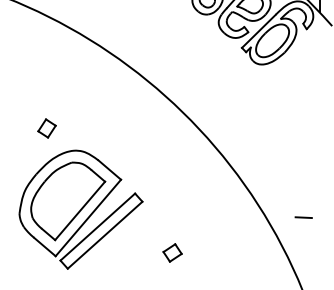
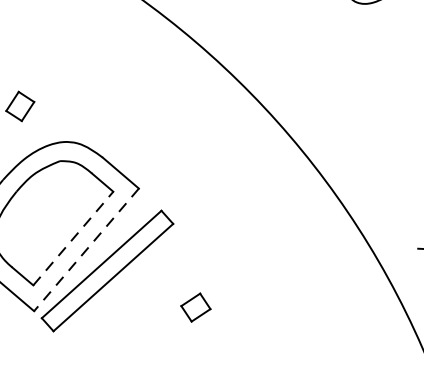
line: (80, 210) -> (73, 237), solid -> dashed
line: (88, 218) -> (86, 250), solid -> dashed
part: (172, 252) -> (195, 306), moved

